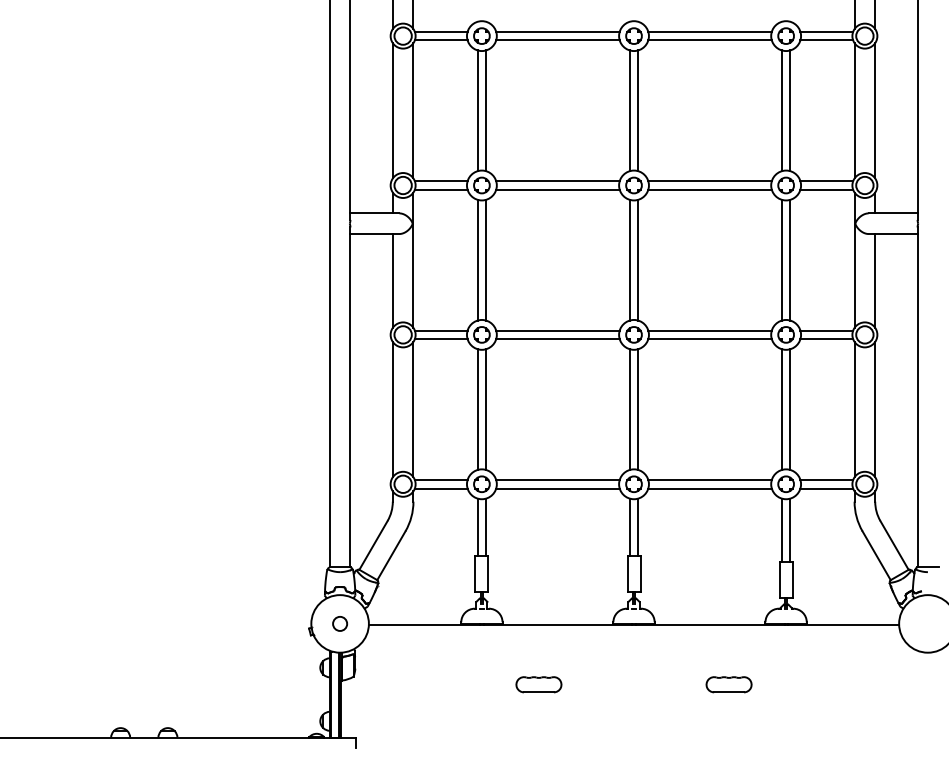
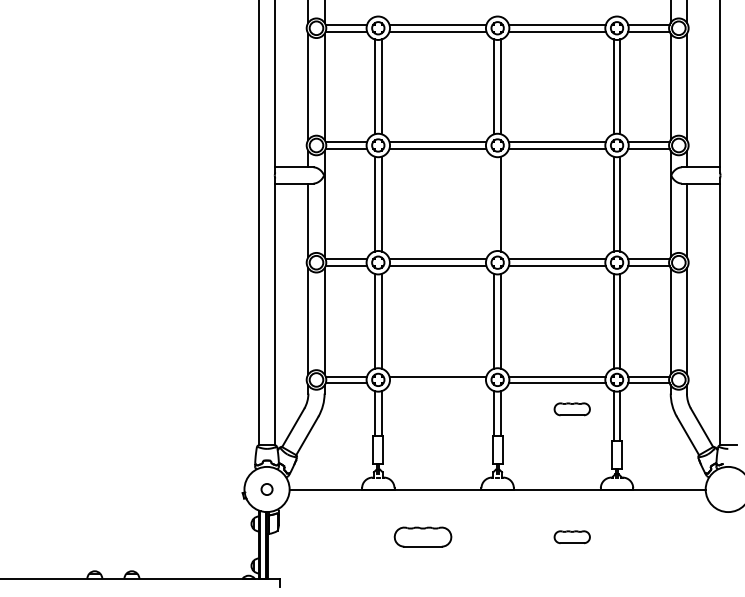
line: (629, 259) -> (494, 203), removed
line: (557, 488) -> (437, 383), removed
part: (728, 521) -> (571, 409), added
part: (538, 684) -> (422, 537), size x1.6

